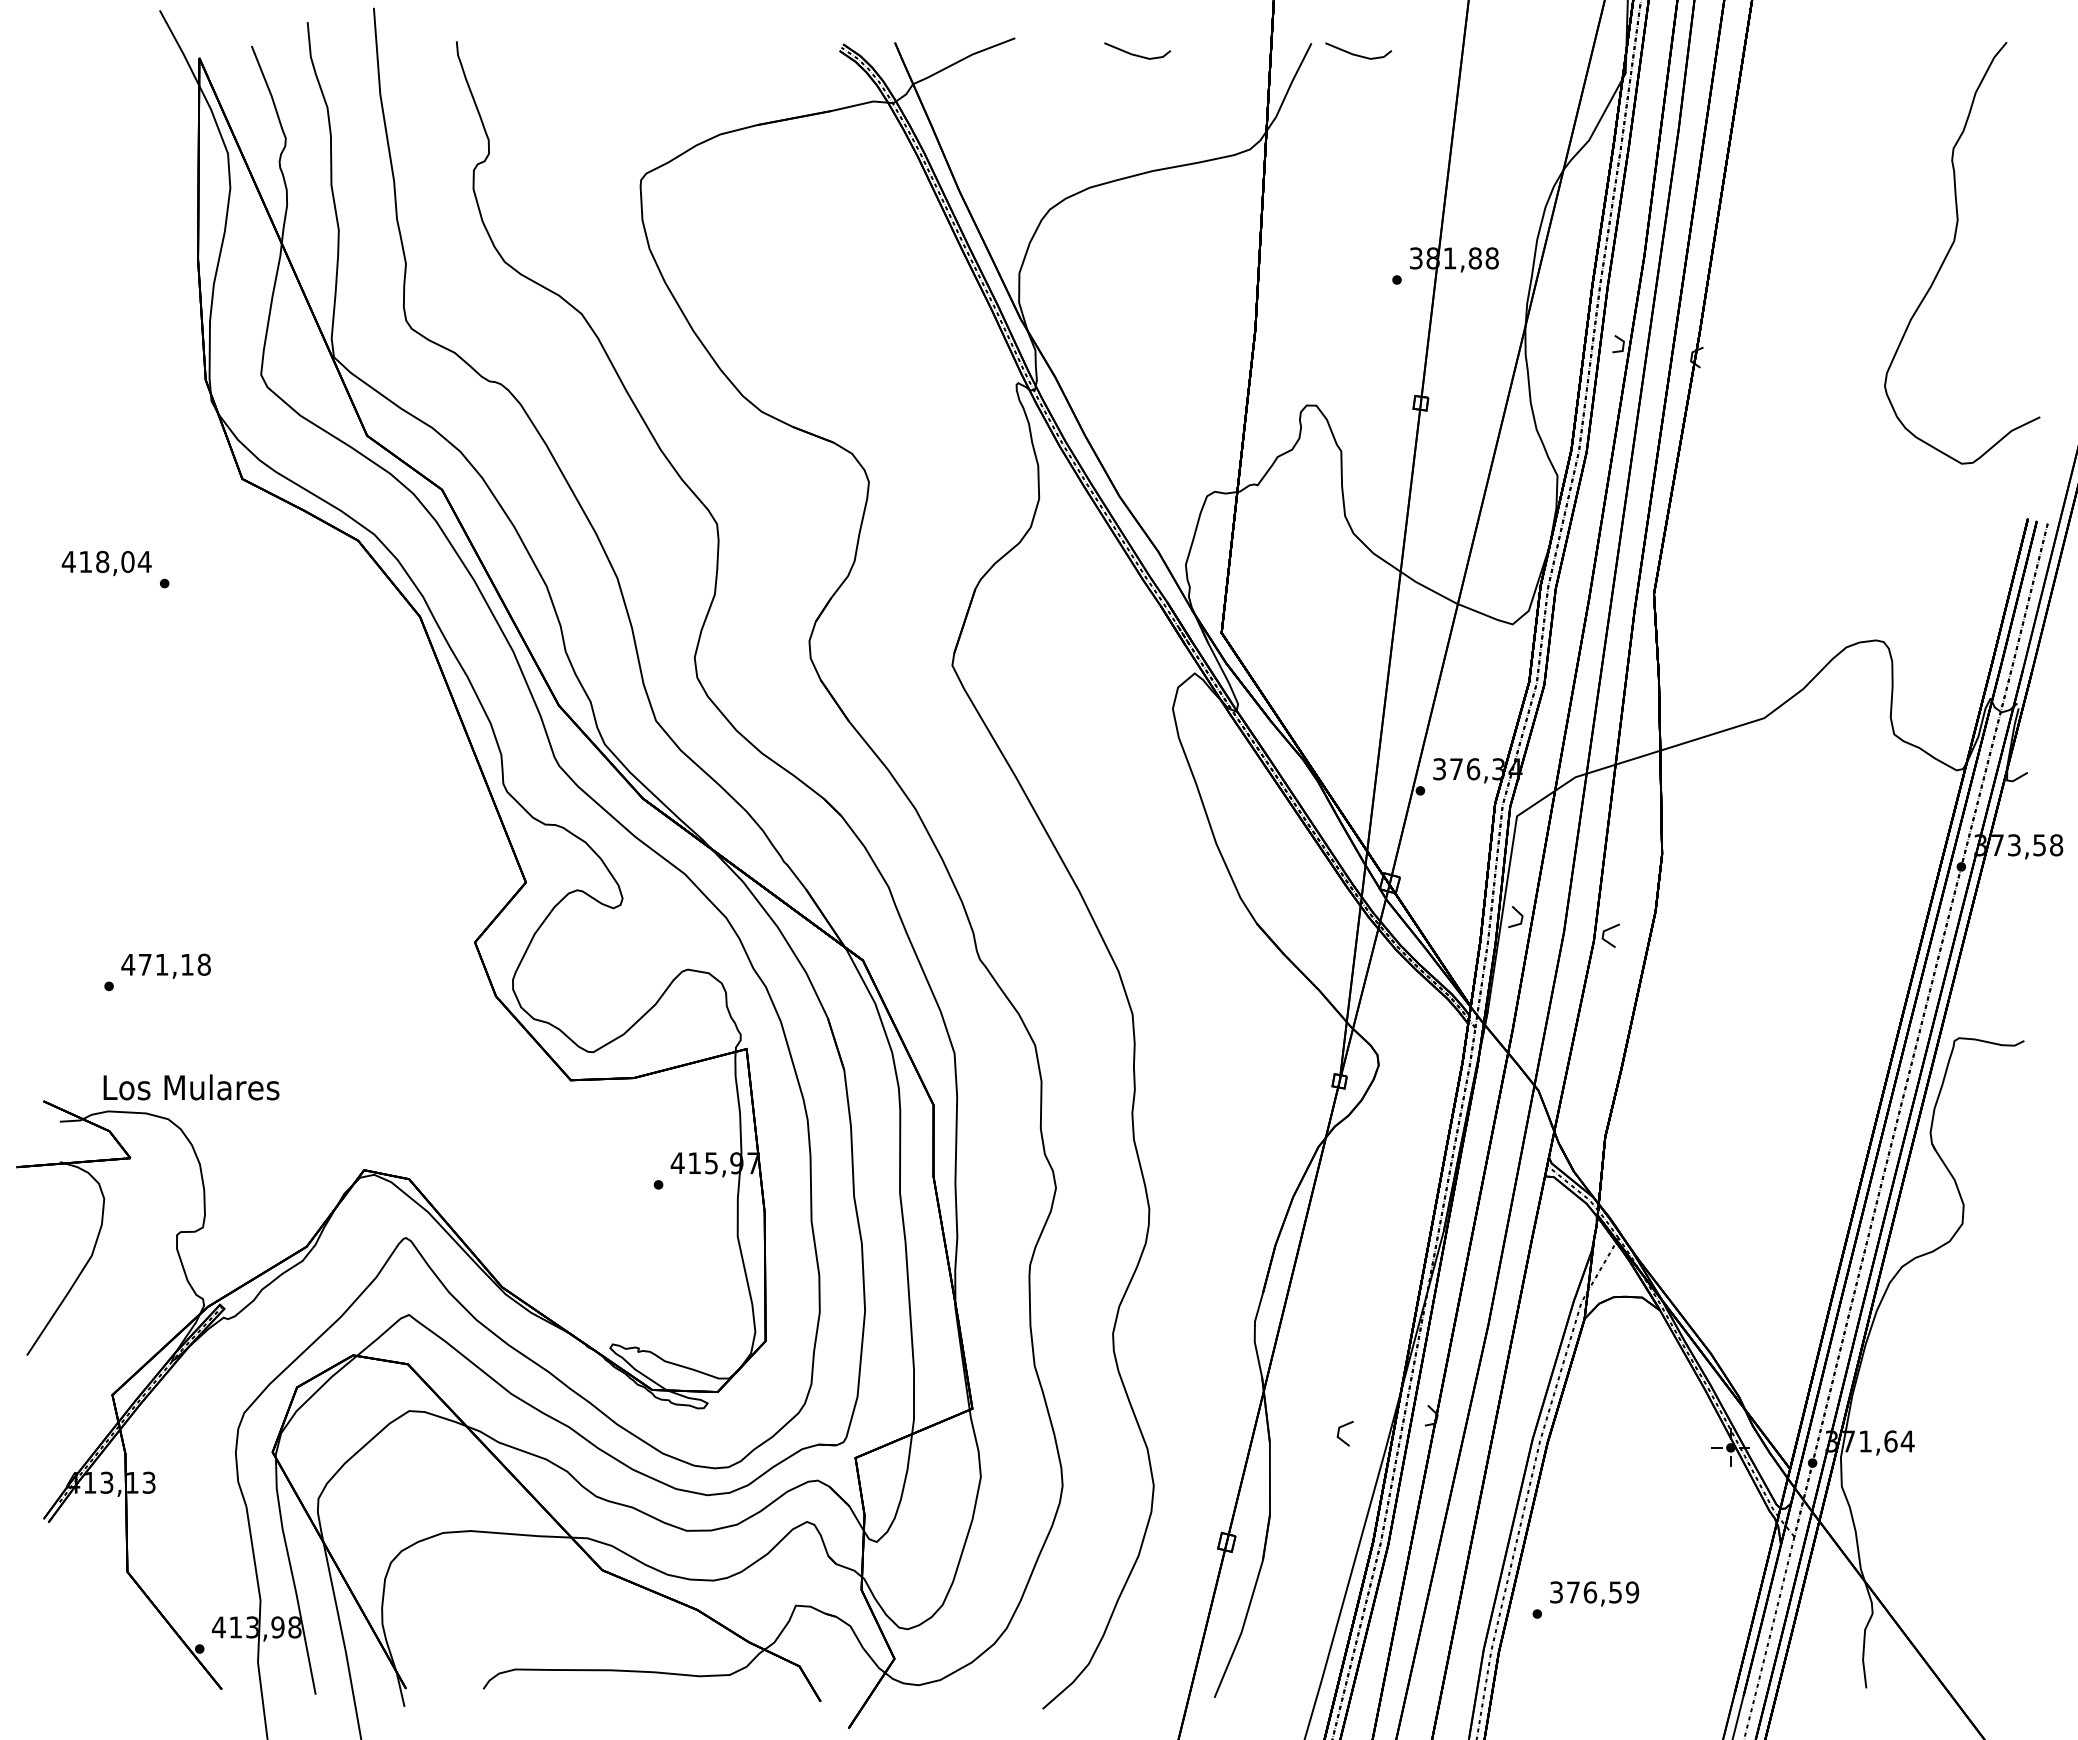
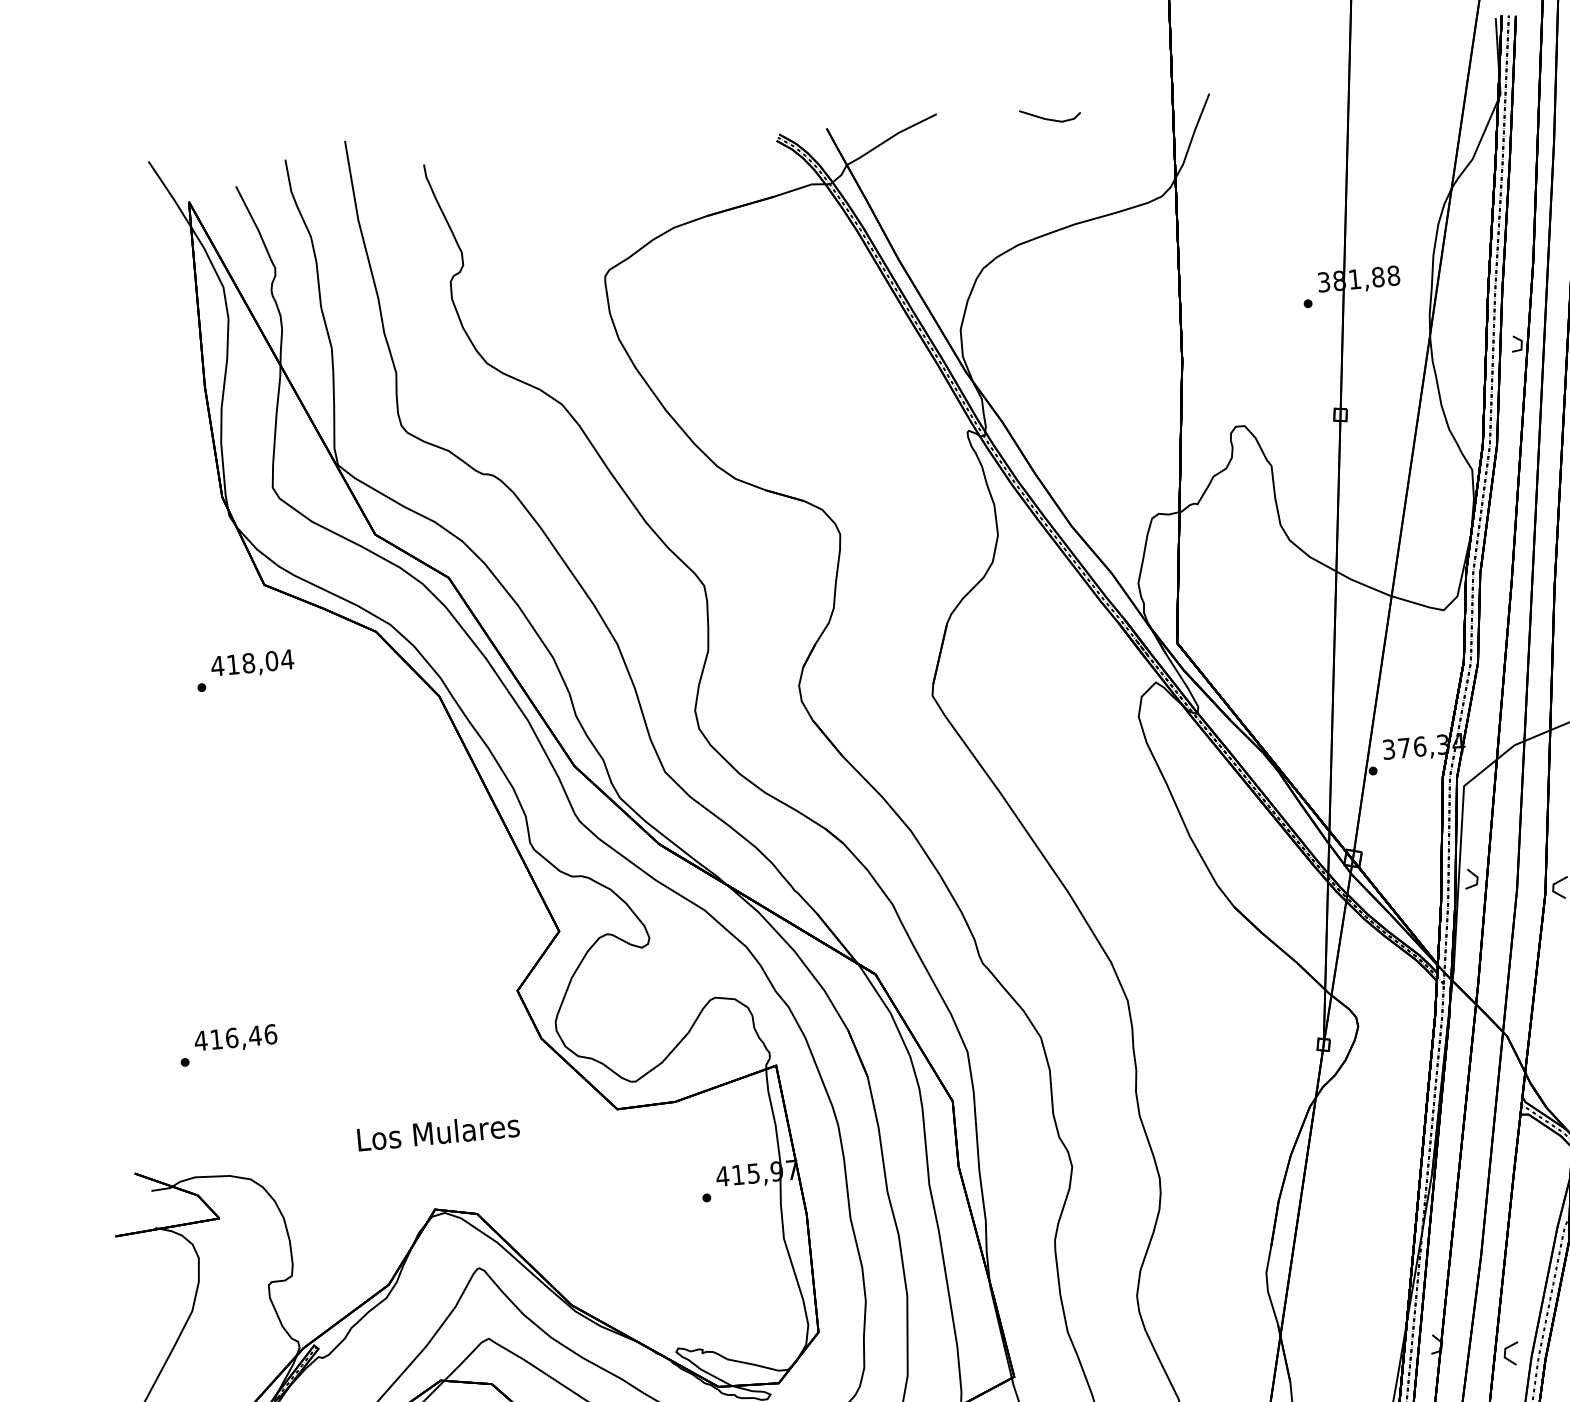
line: (1358, 54) -> (1253, 99), removed
text: (106, 563) -> (252, 664), moved
text: (175, 964) -> (244, 1036), 471,18 -> 416,46
text: (191, 1087) -> (438, 1132), moved
line: (1339, 1433) -> (1506, 1354), moved

